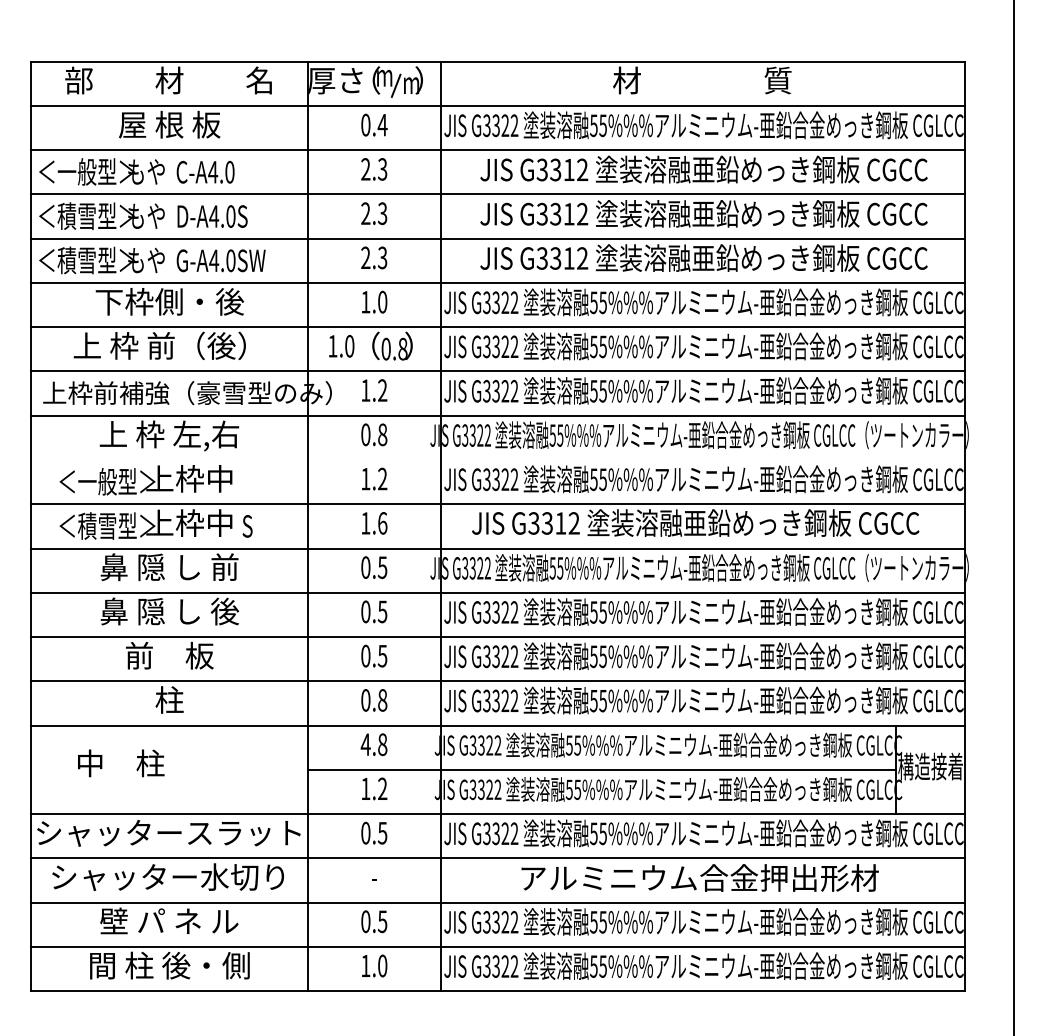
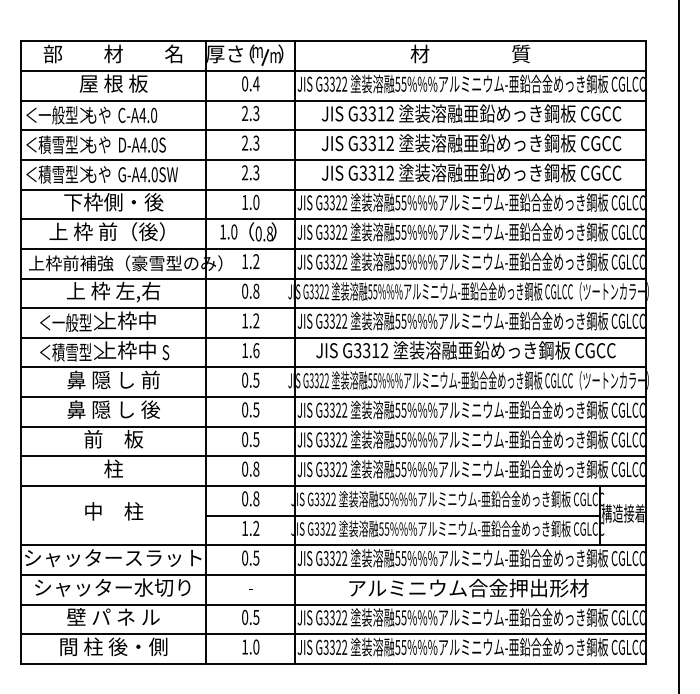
line: (497, 460) -> (333, 308), added
text: (364, 744) -> (244, 498), 4.8 -> 0.8
text: (121, 763) -> (114, 511), moved

